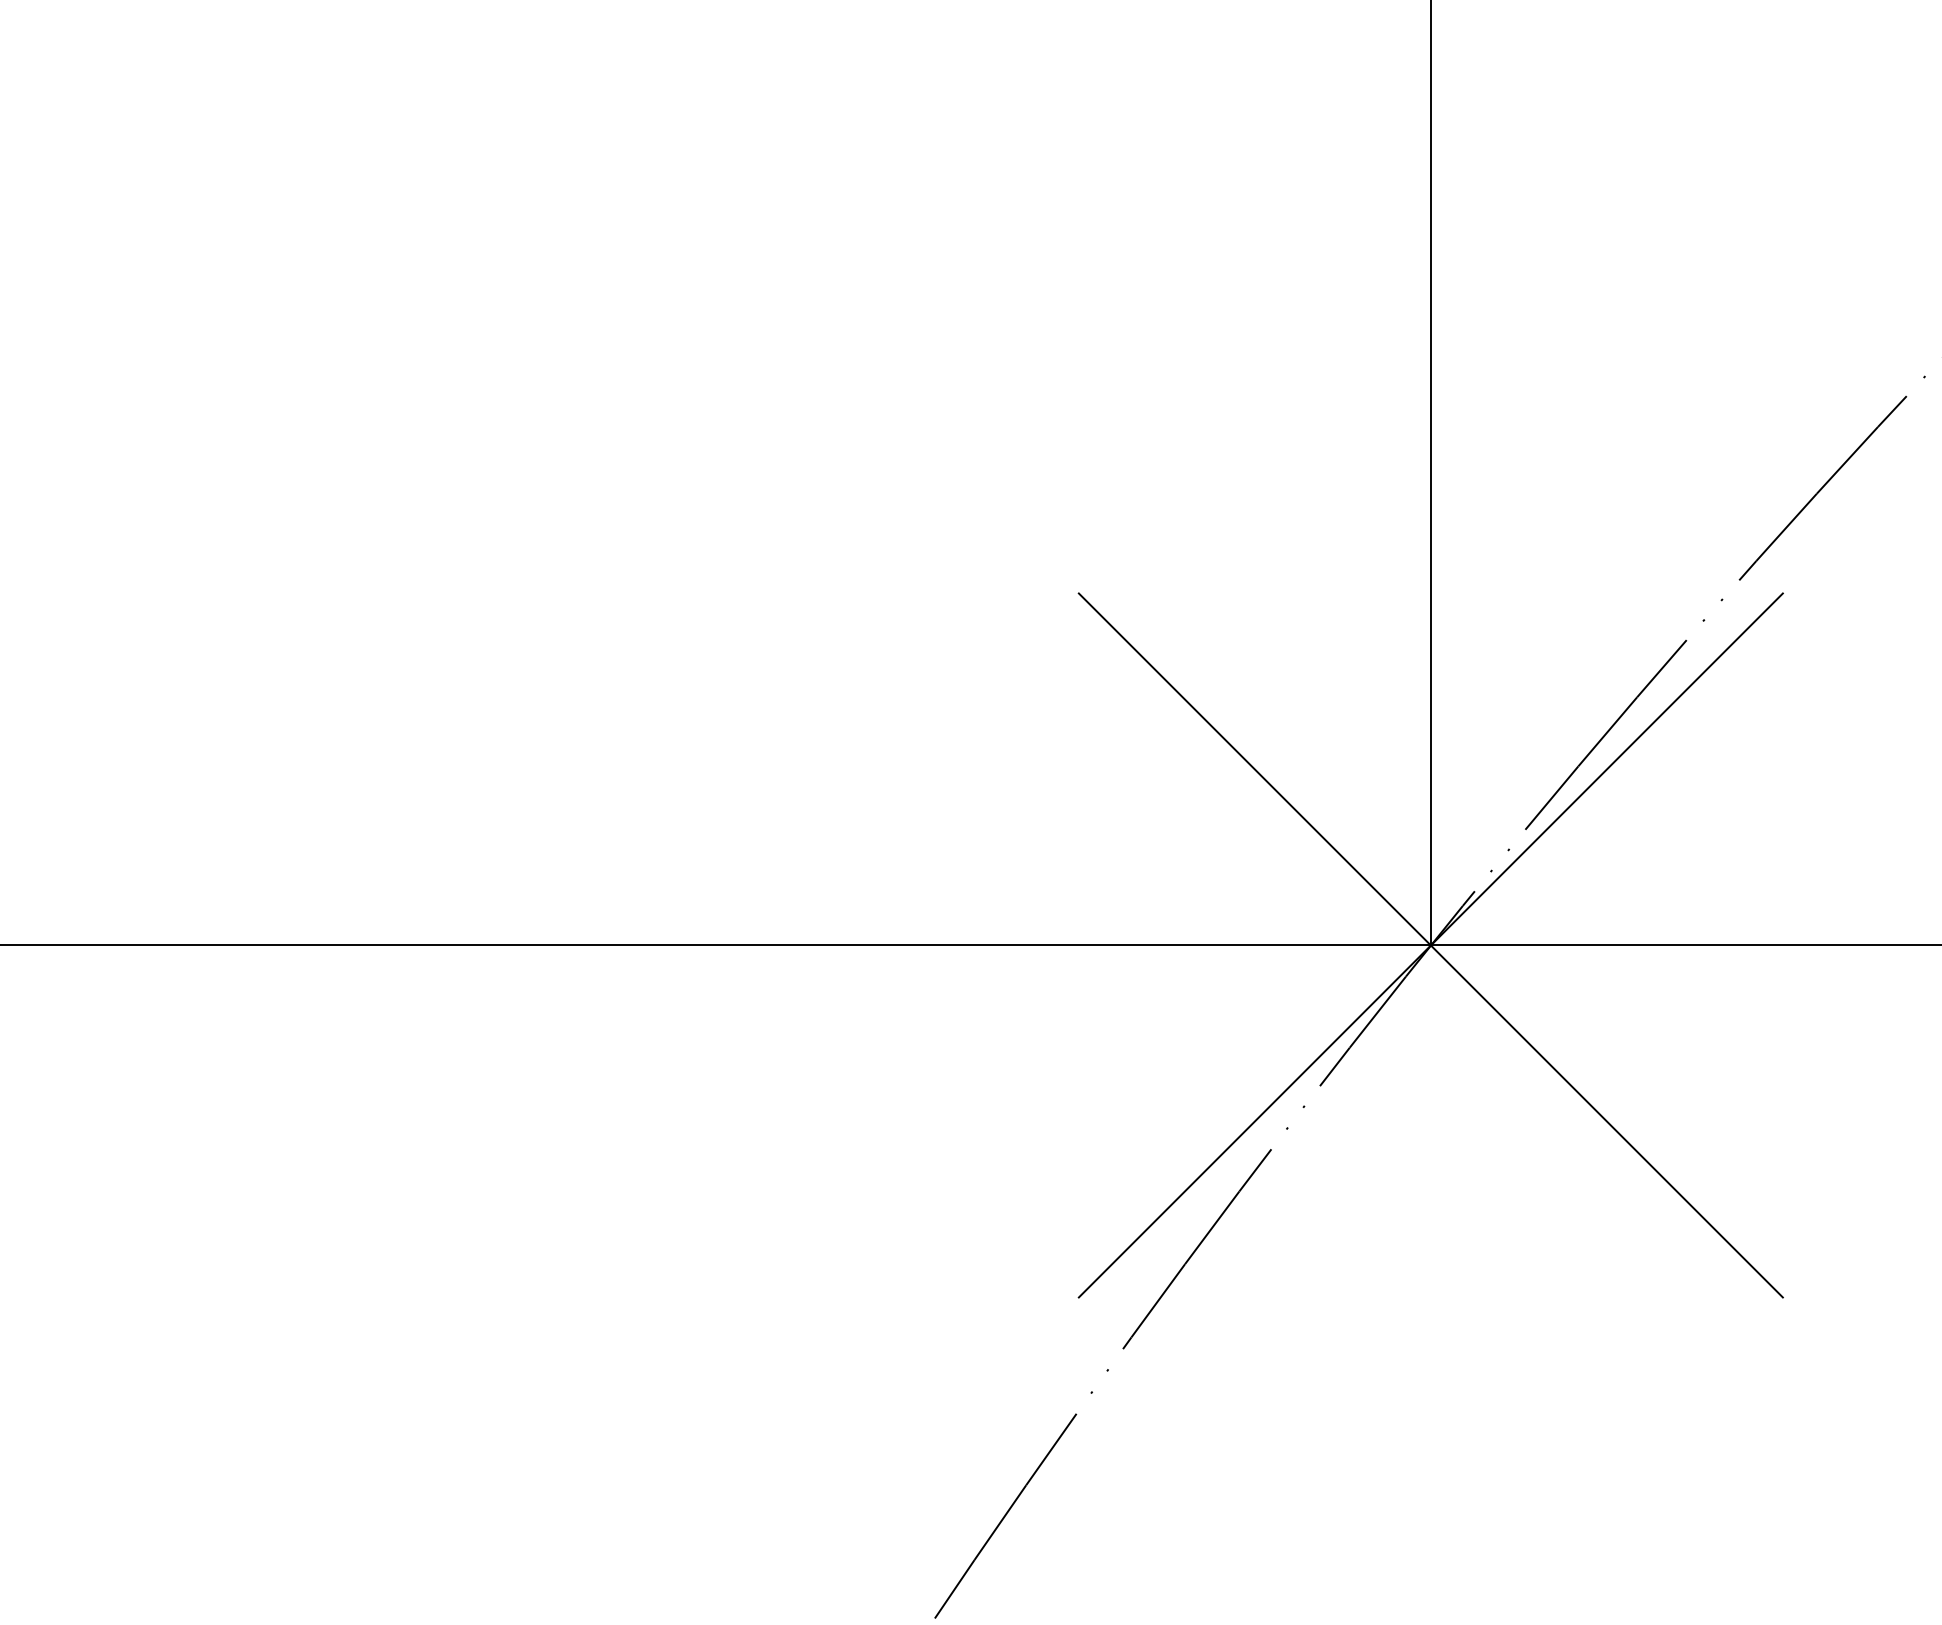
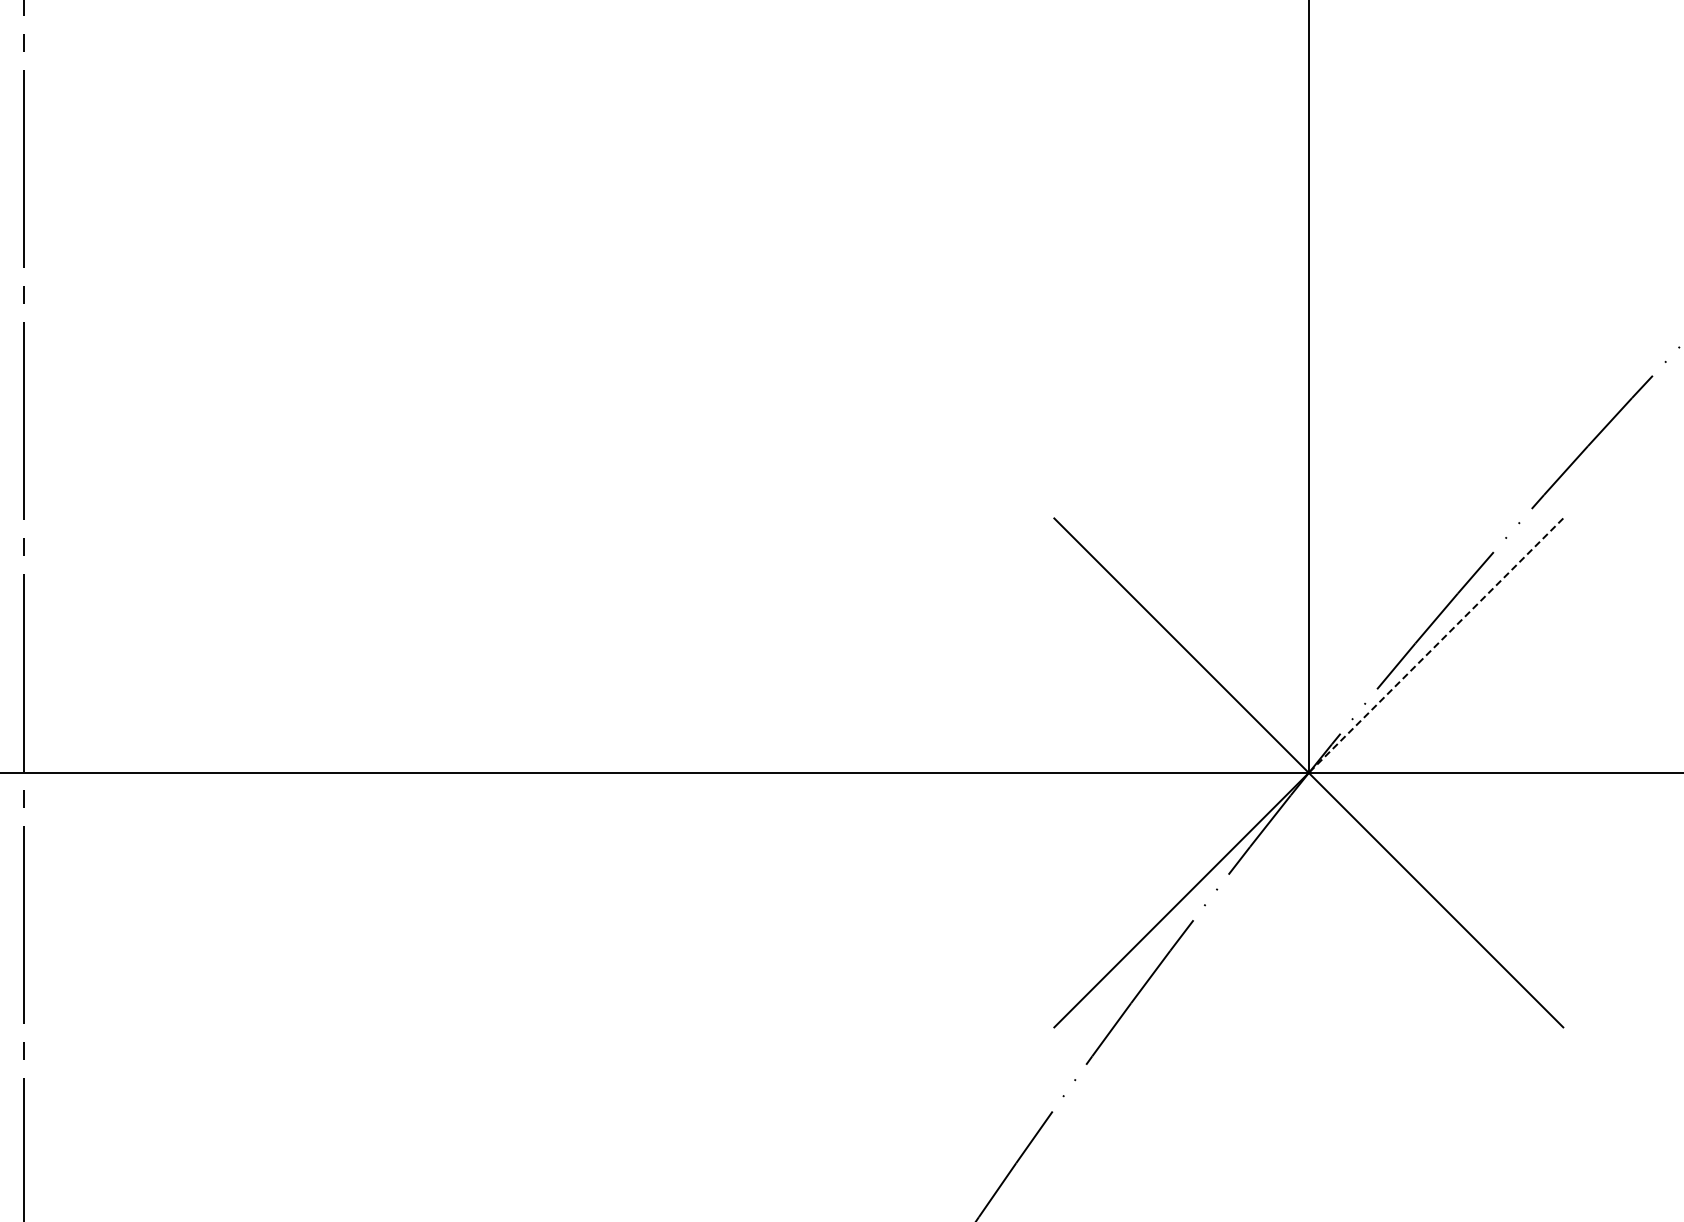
line: (1607, 769) -> (1436, 645), solid -> dashed

